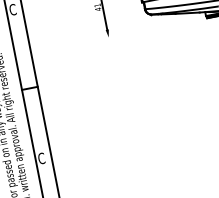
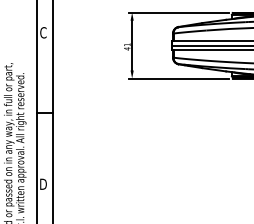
line: (154, 28) -> (178, 78), added
text: (41, 158) -> (42, 184), C -> D

